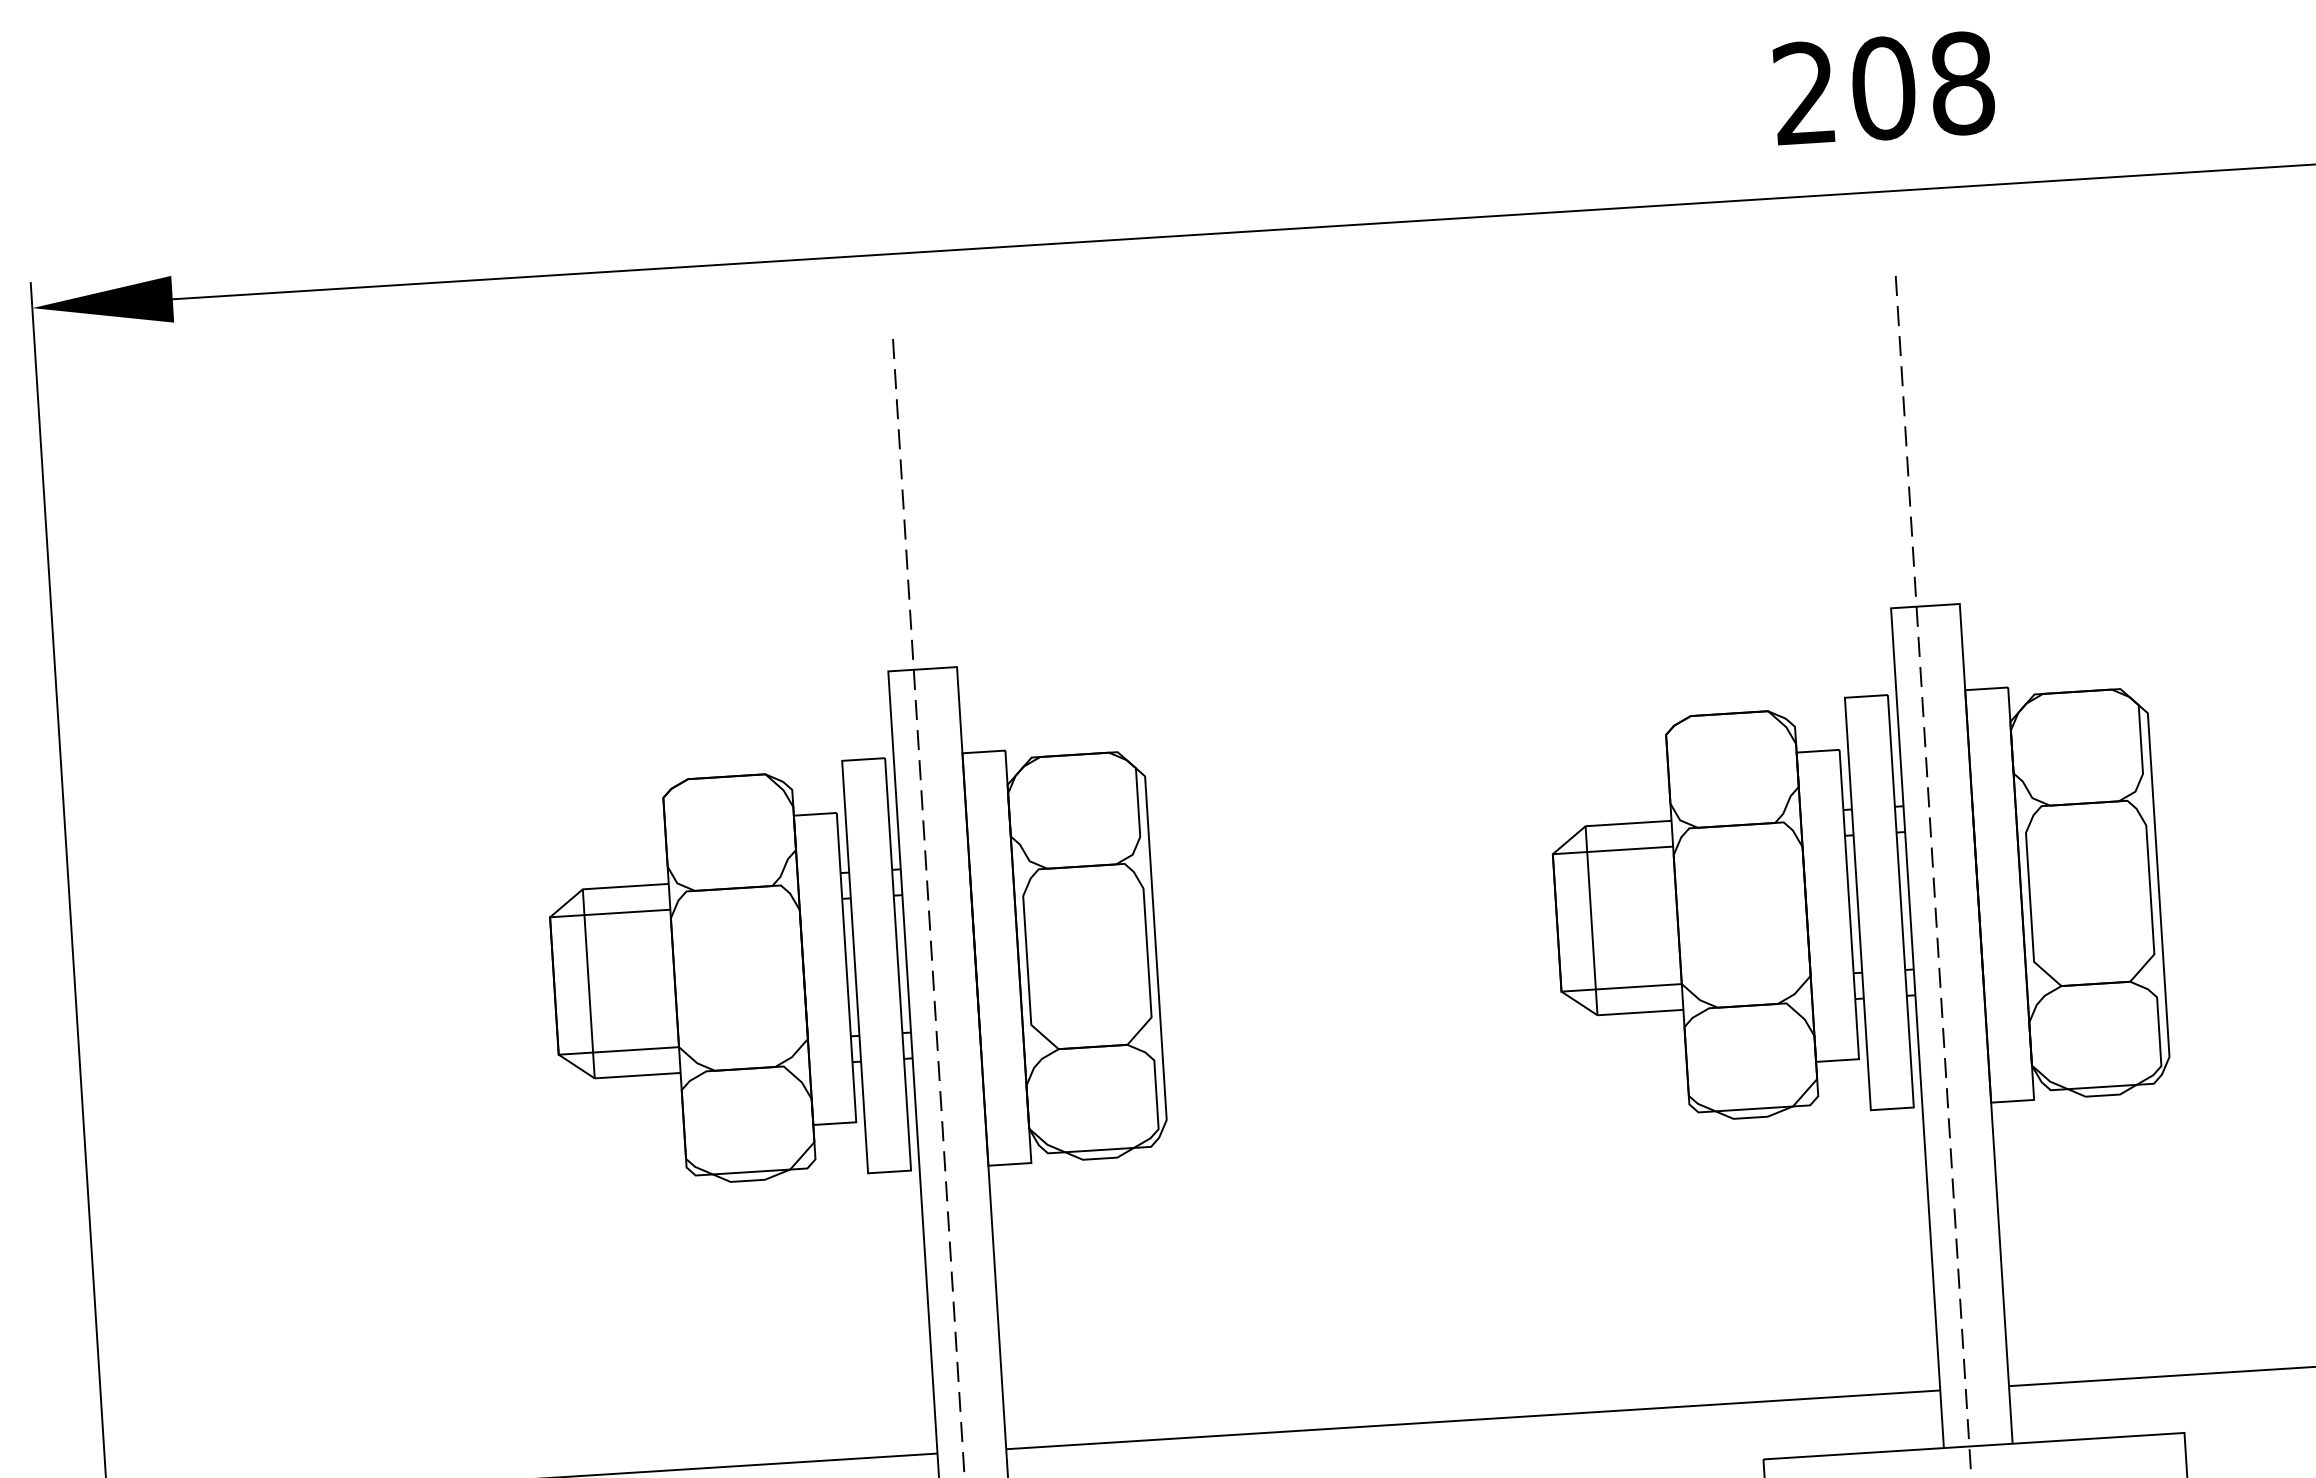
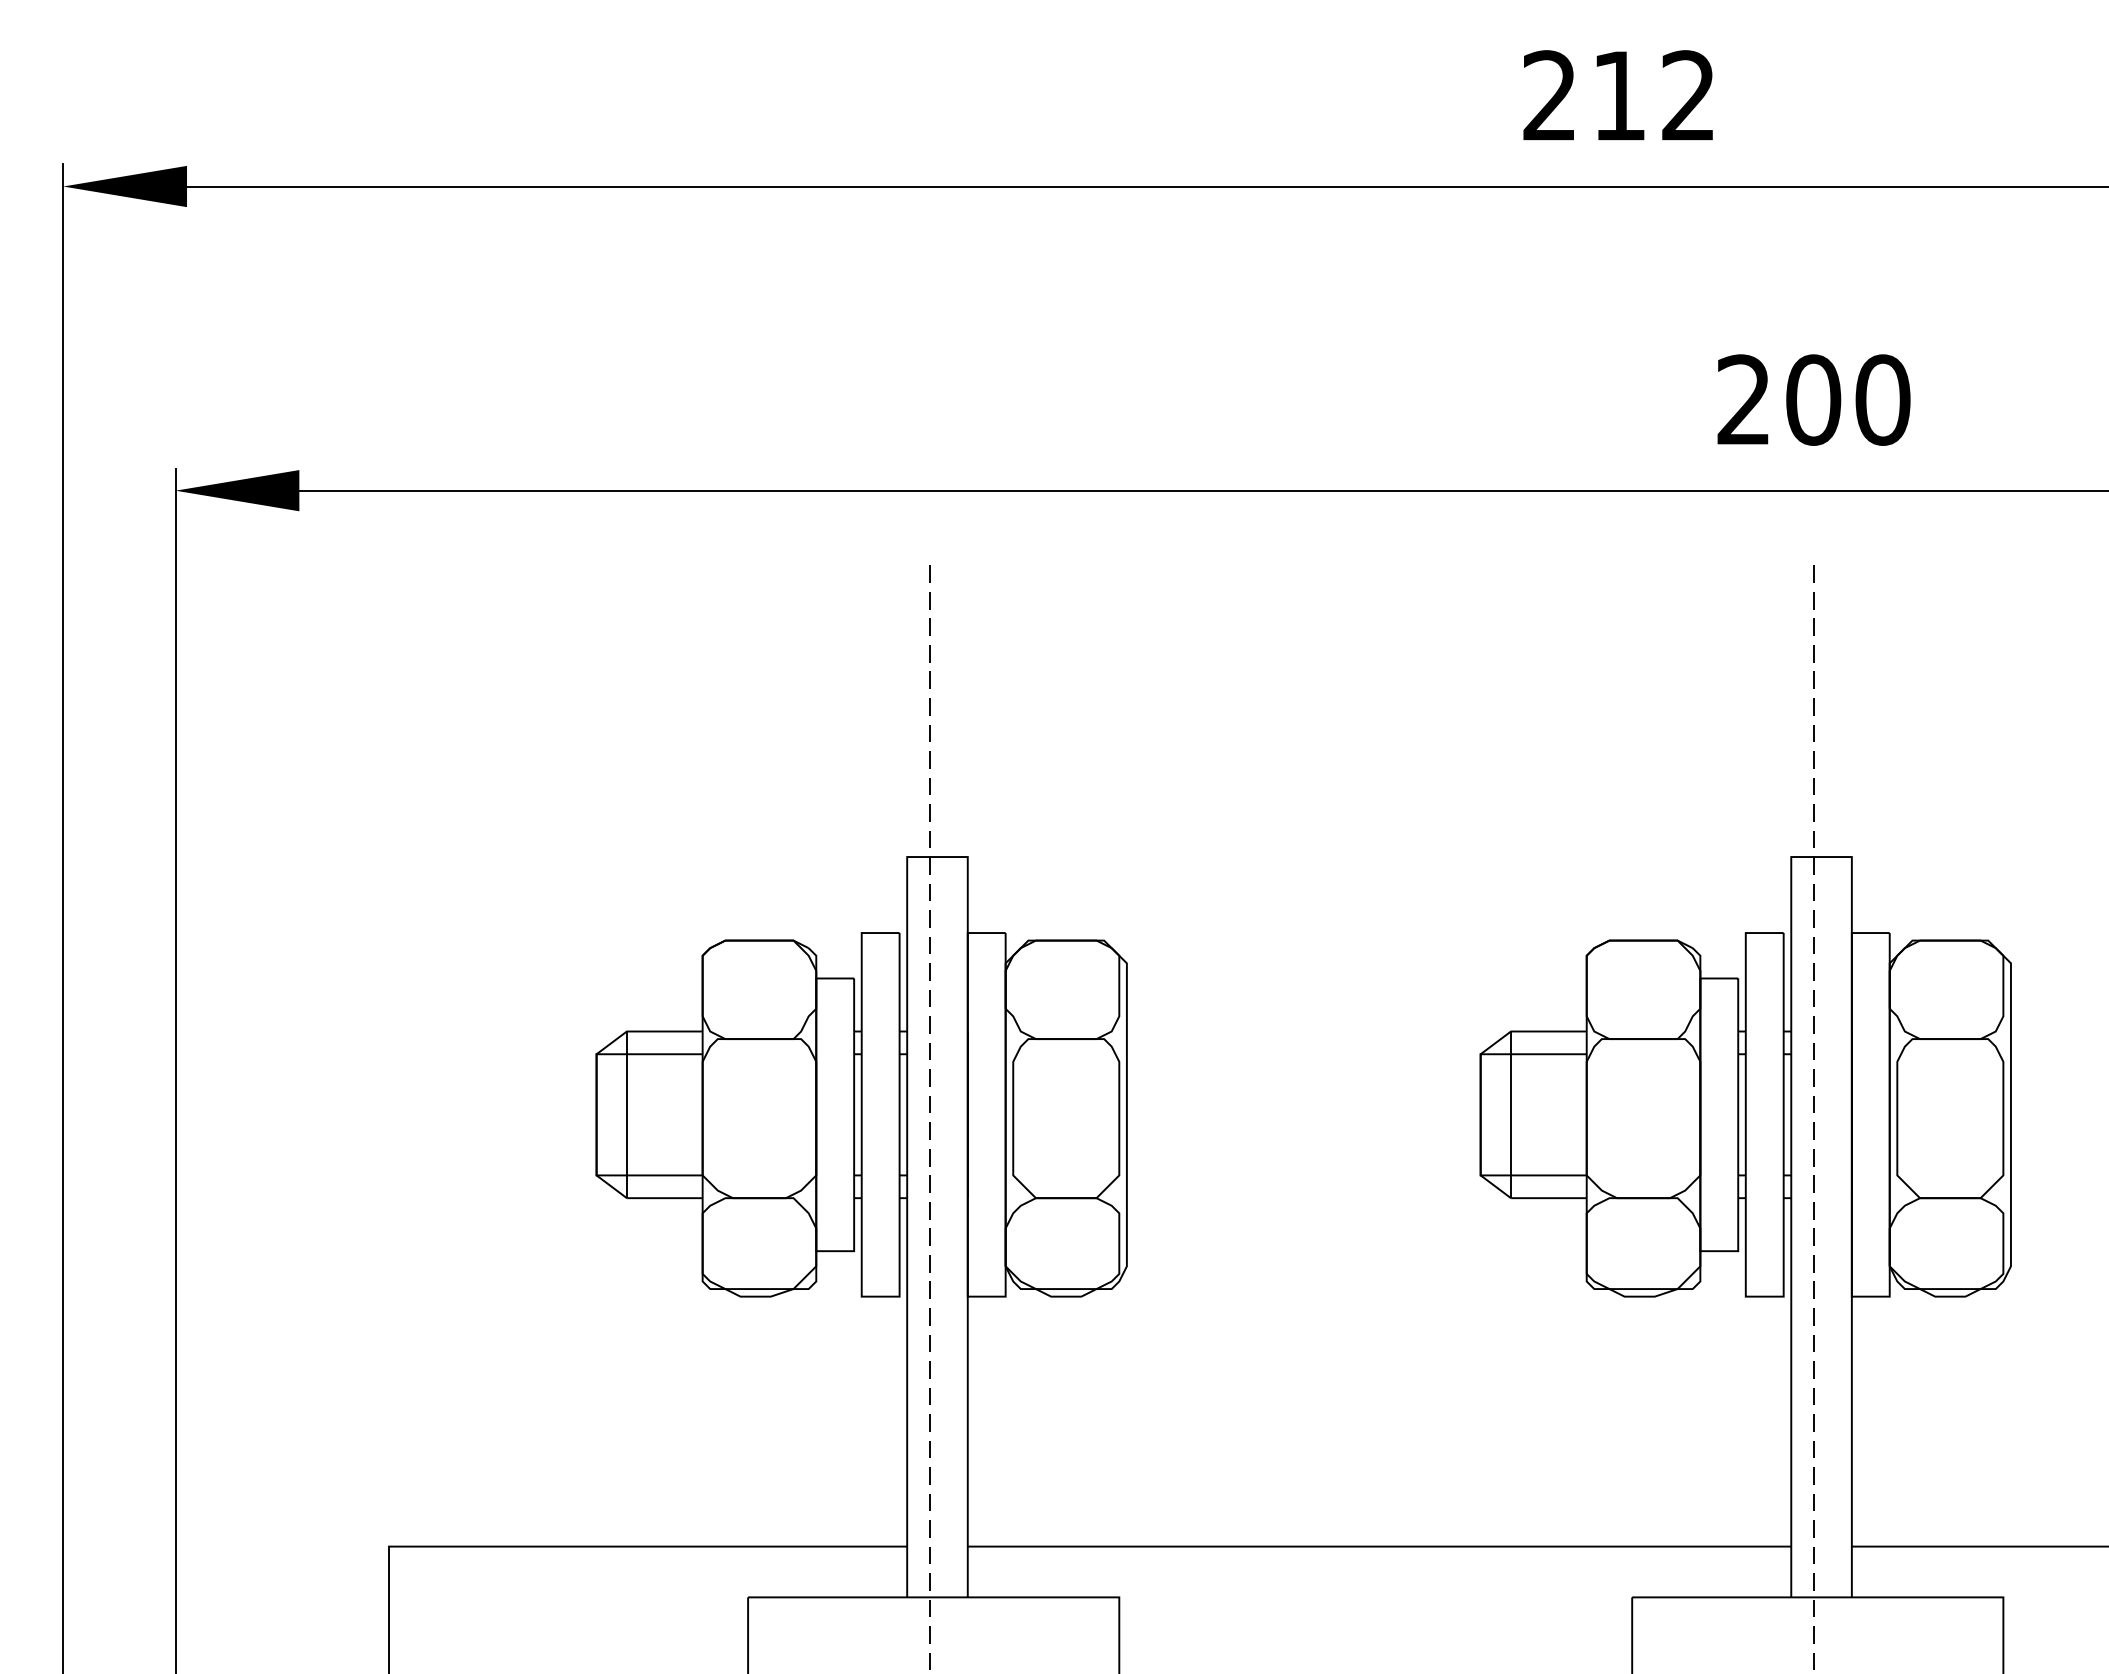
text: (1961, 82) -> (1882, 399), 208 -> 200

